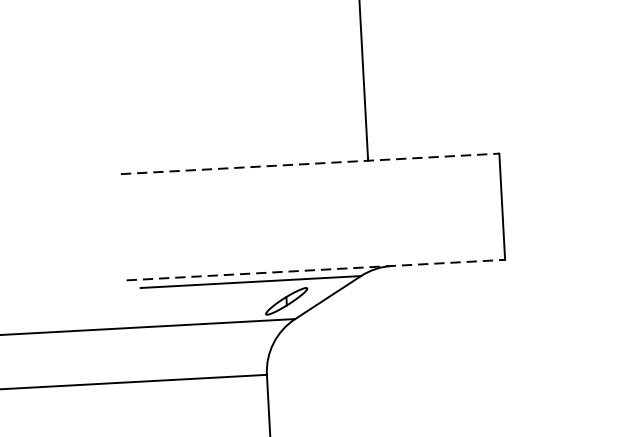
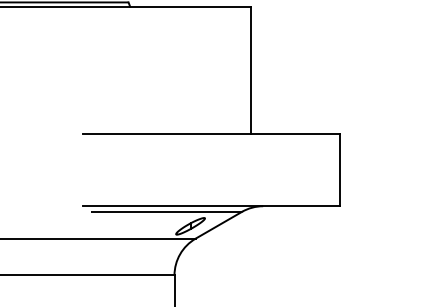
line: (310, 164) -> (211, 134), dashed -> solid
line: (315, 270) -> (211, 206), dashed -> solid

